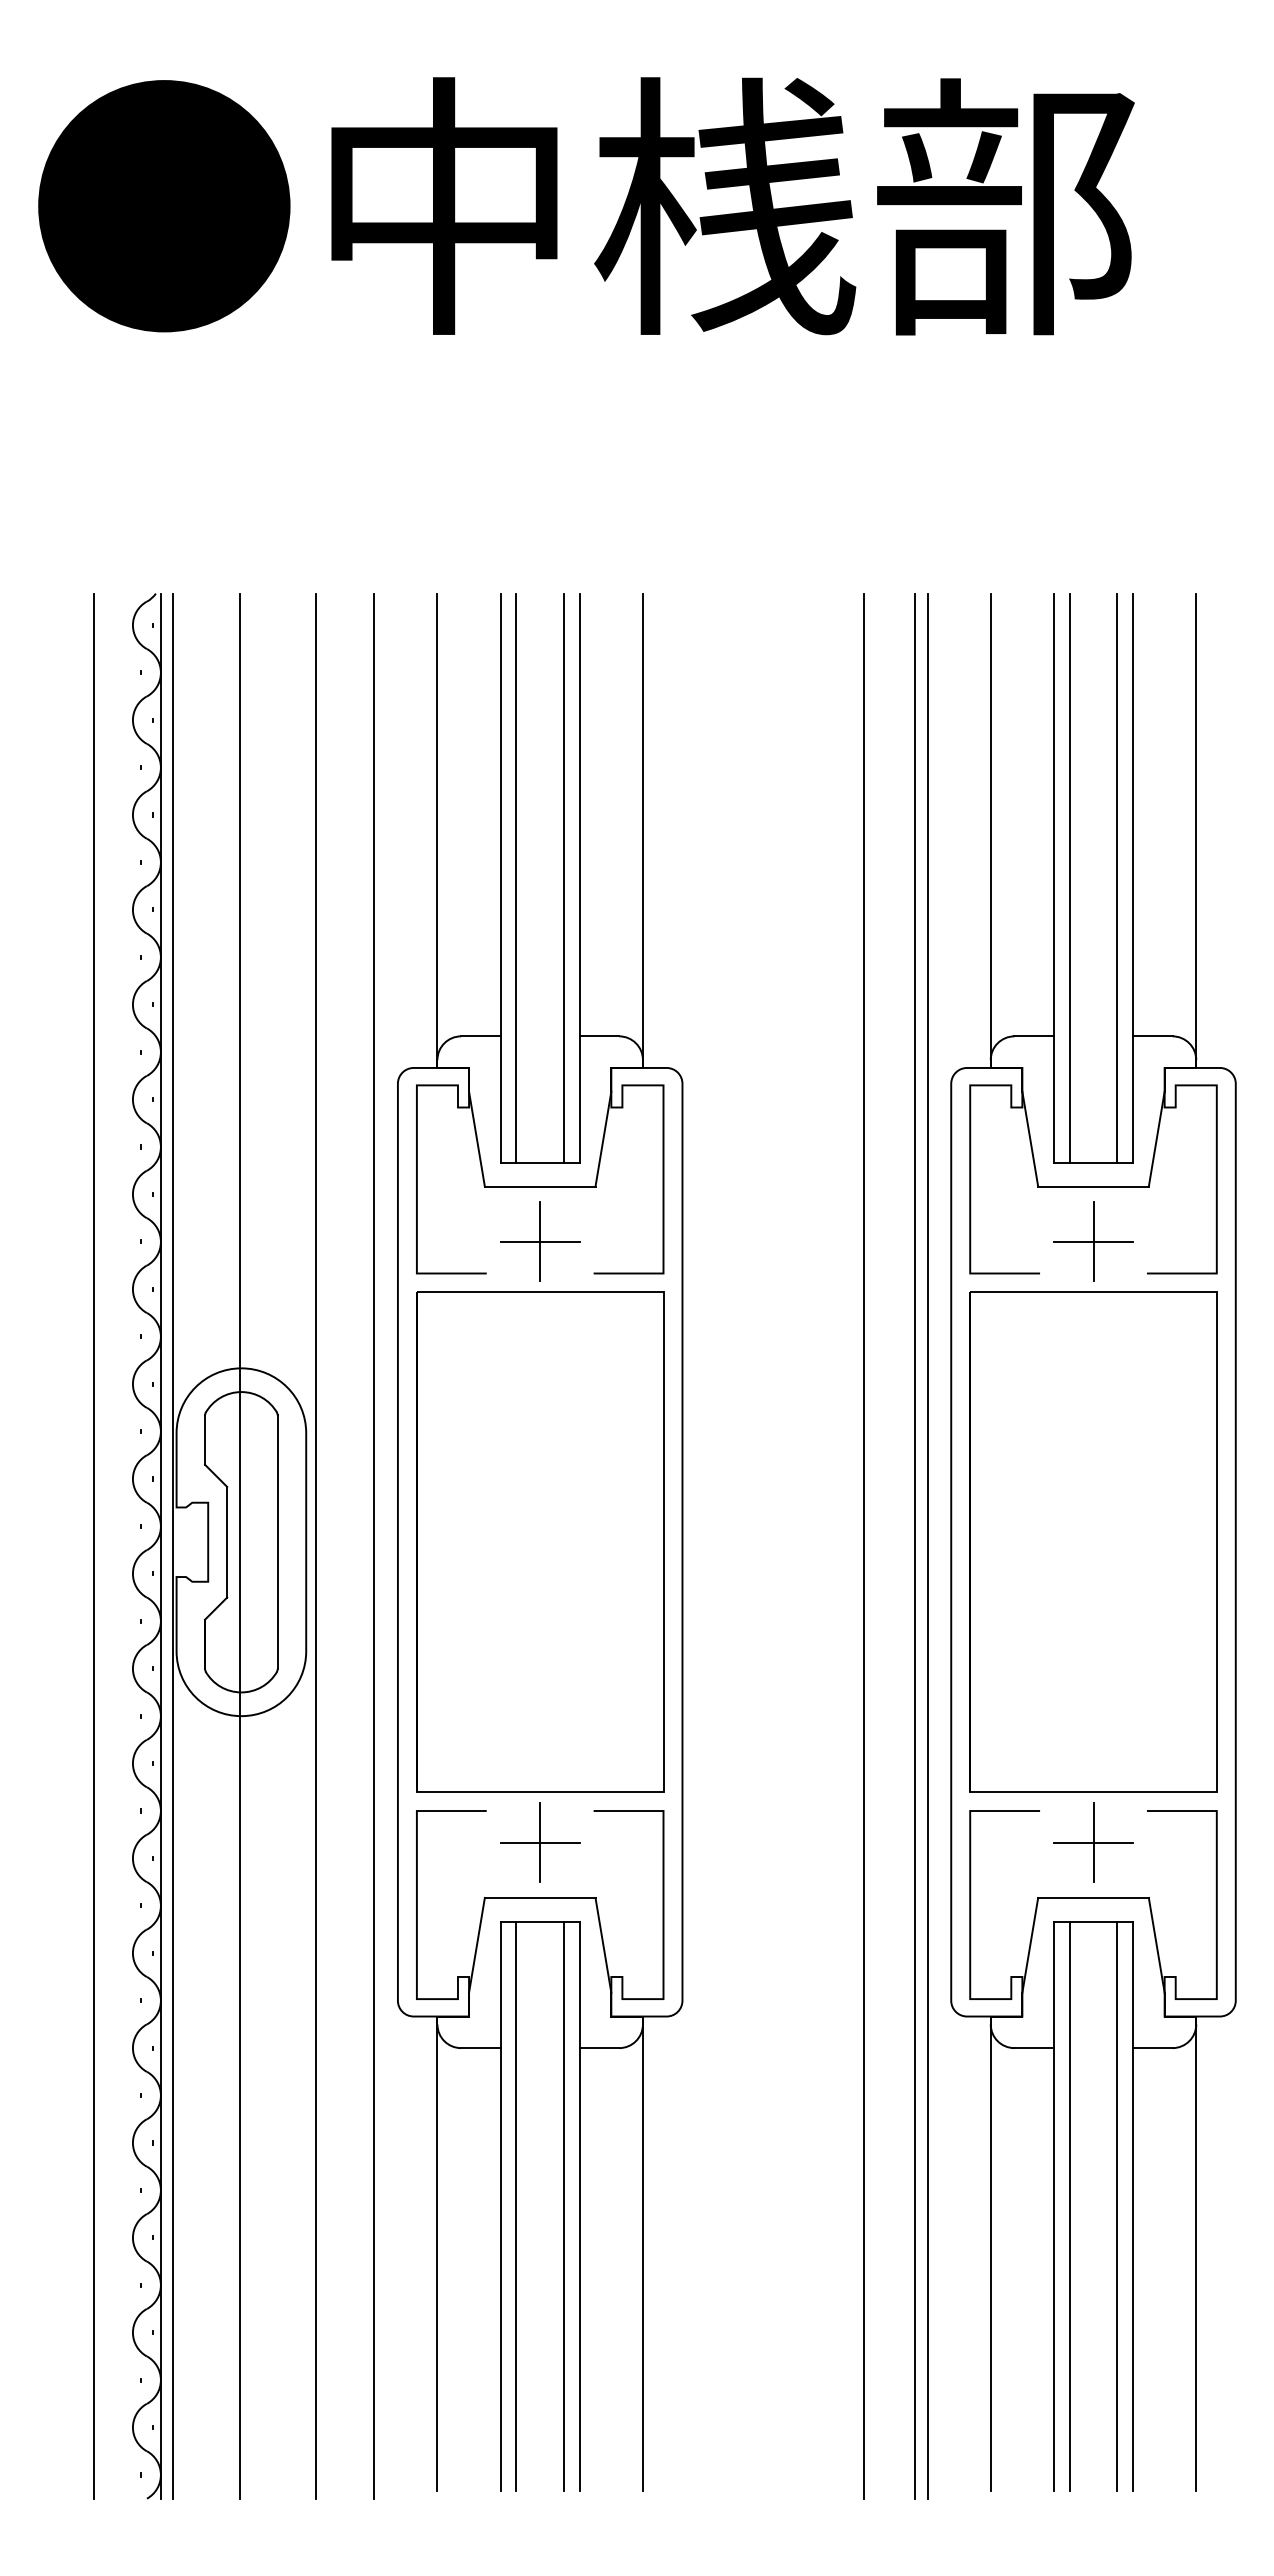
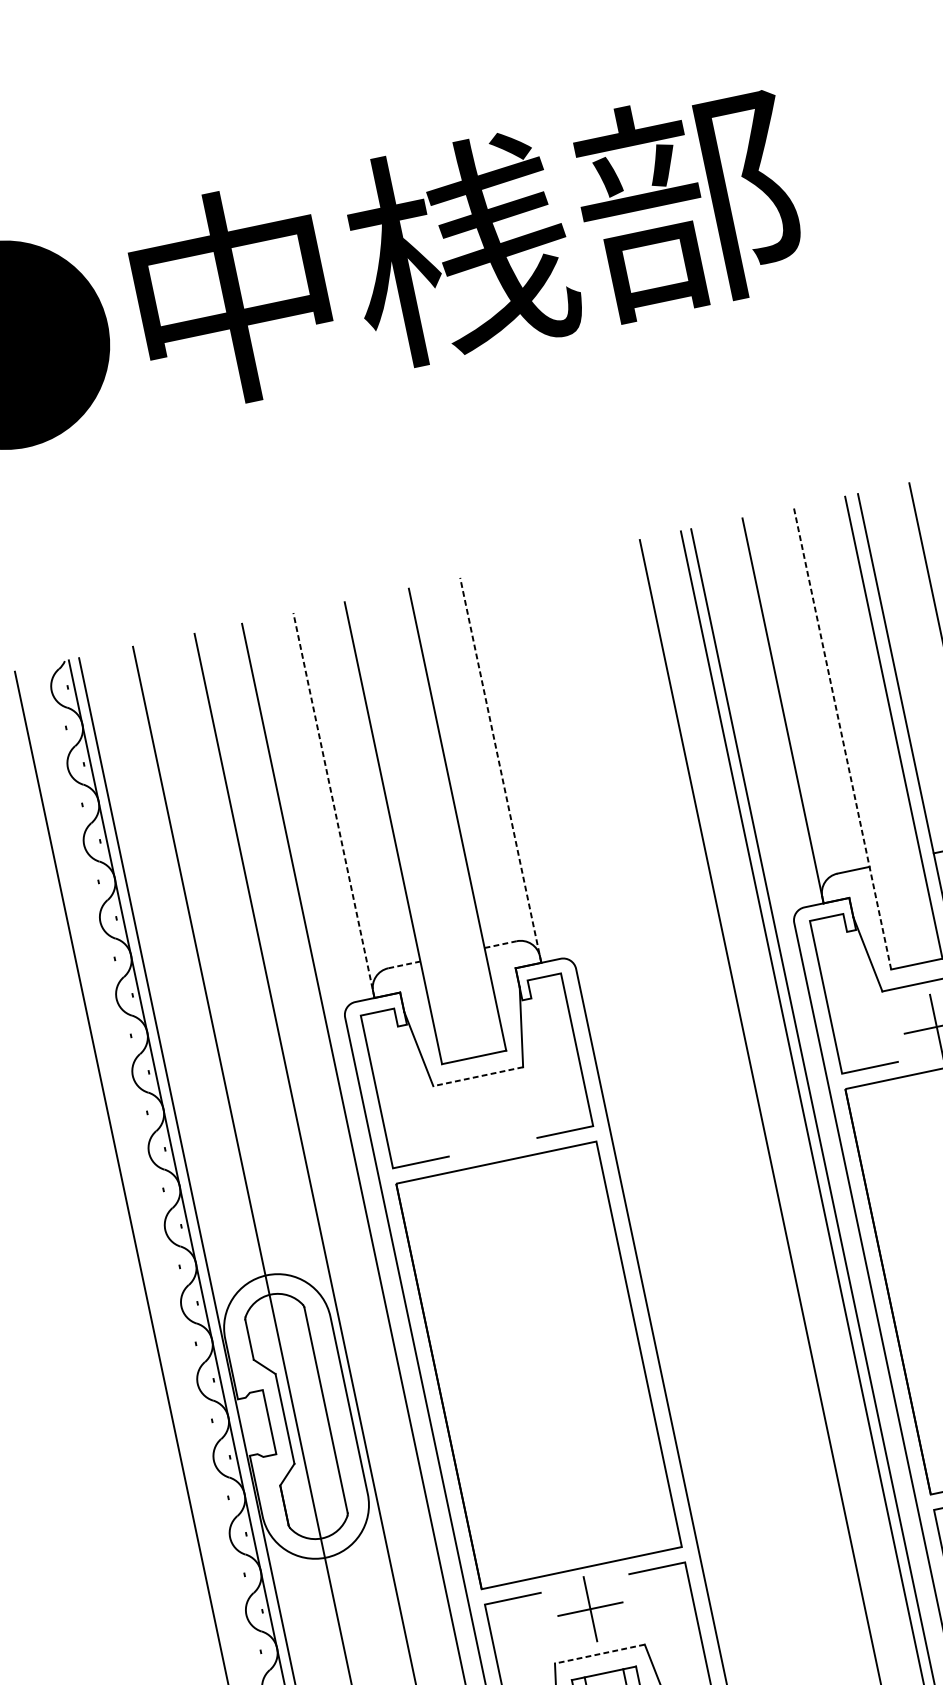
line: (437, 830) -> (333, 805), solid -> dashed
line: (642, 830) -> (500, 770), solid -> dashed
line: (516, 877) -> (406, 829), removed
line: (563, 877) -> (444, 821), removed
line: (1069, 877) -> (854, 735), removed
line: (1053, 878) -> (842, 738), solid -> dashed
line: (480, 1036) -> (404, 965), solid -> dashed
line: (599, 1036) -> (500, 944), solid -> dashed
line: (539, 1186) -> (477, 1076), solid -> dashed
part: (540, 1241) -> (487, 1121), removed
line: (539, 1897) -> (599, 1653), solid -> dashed

